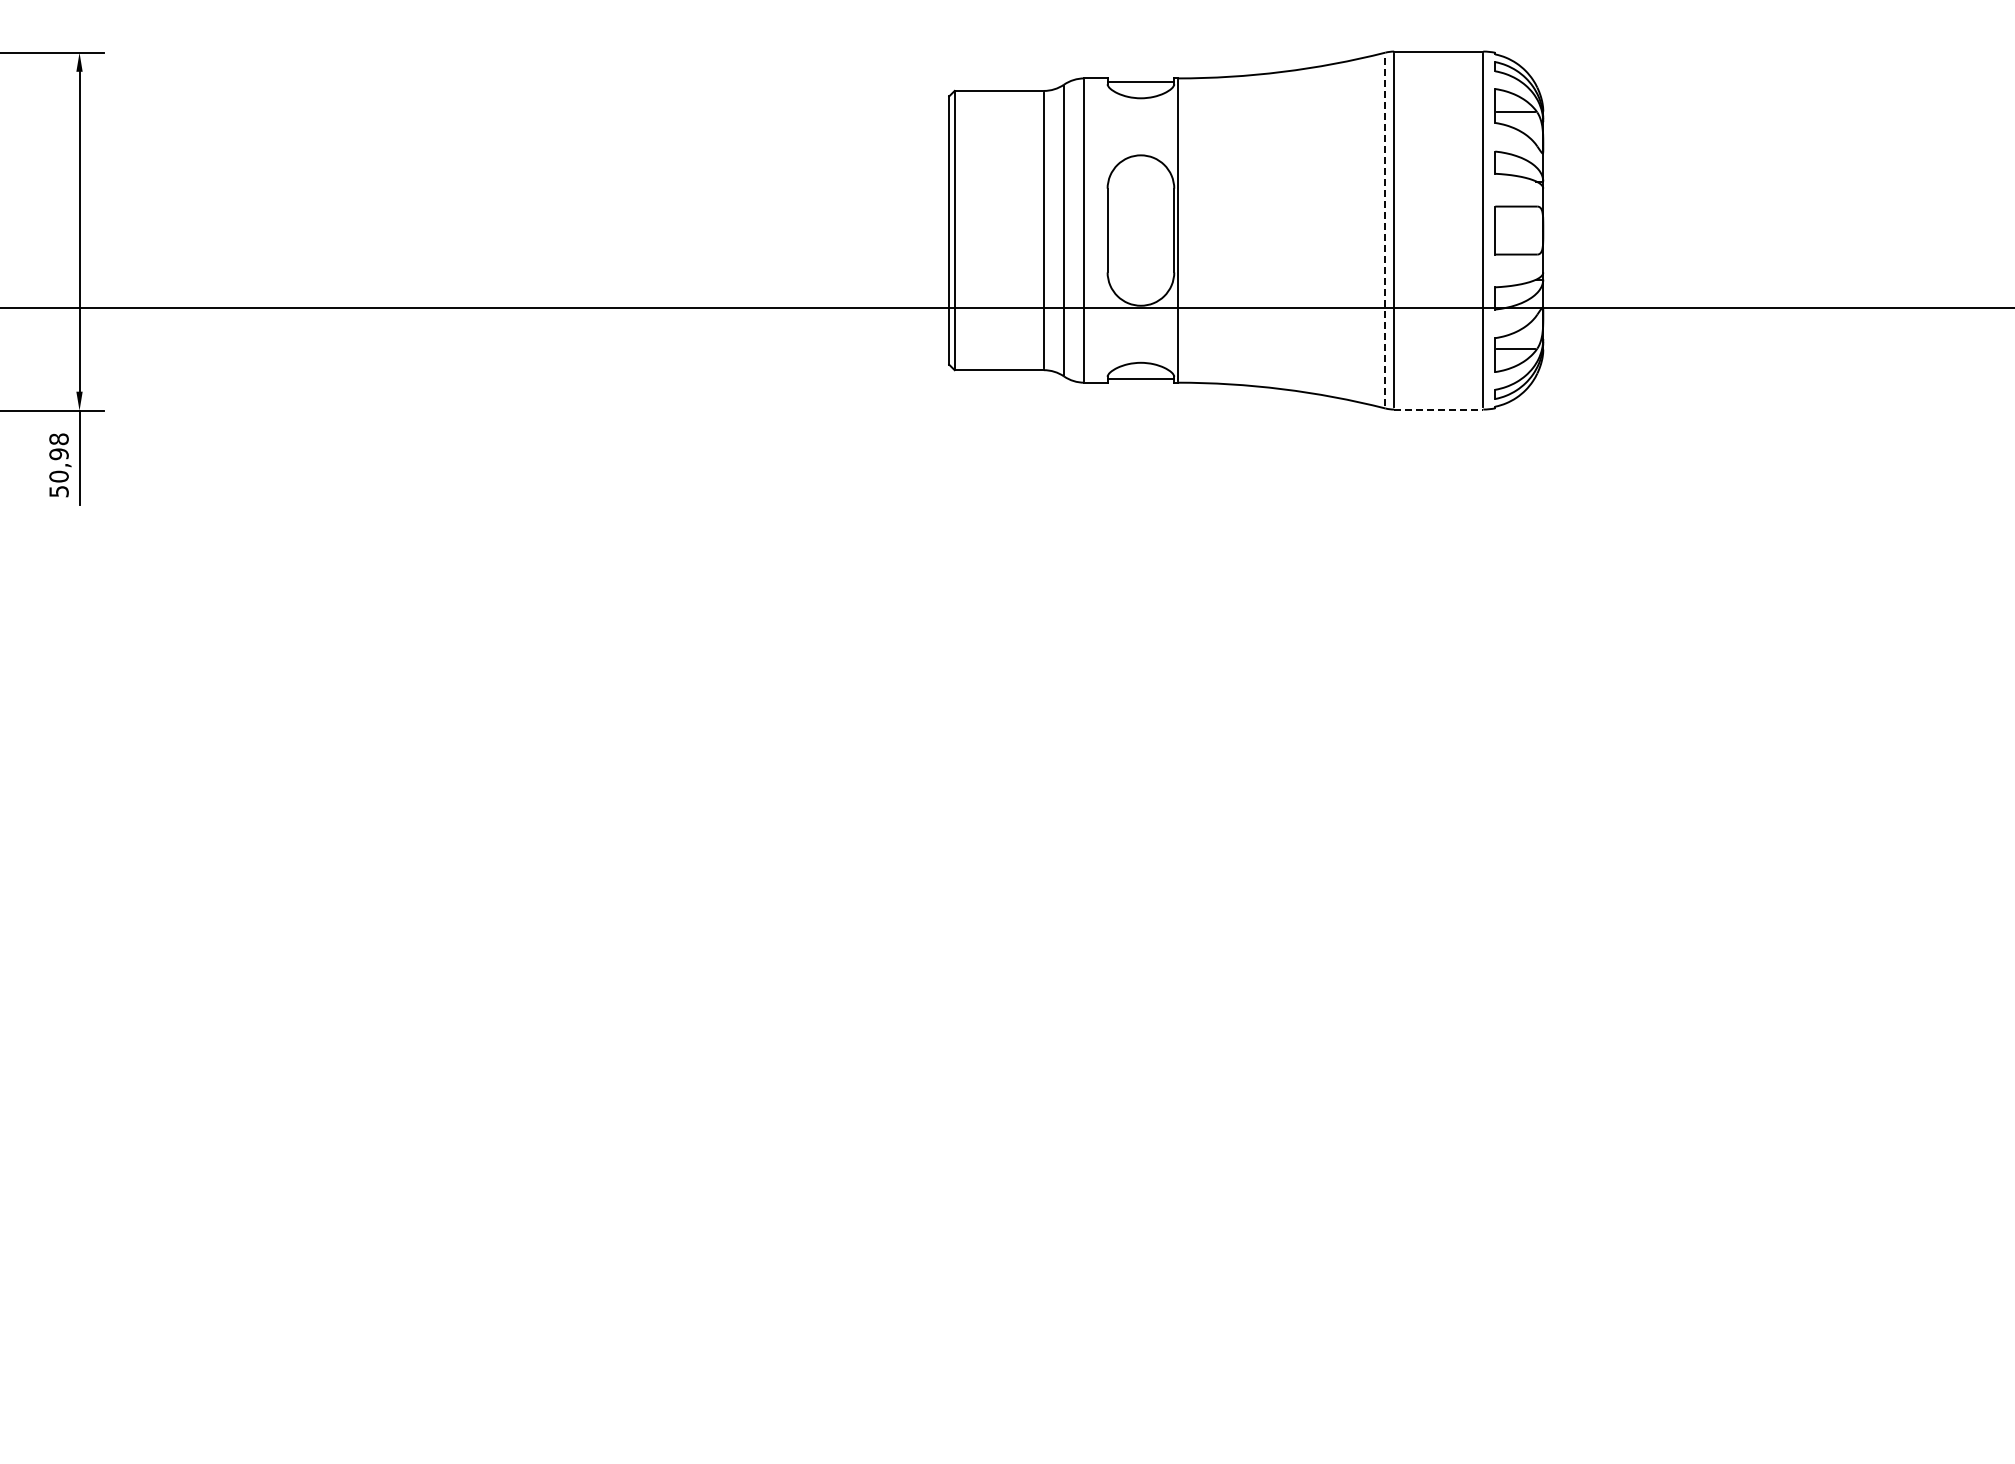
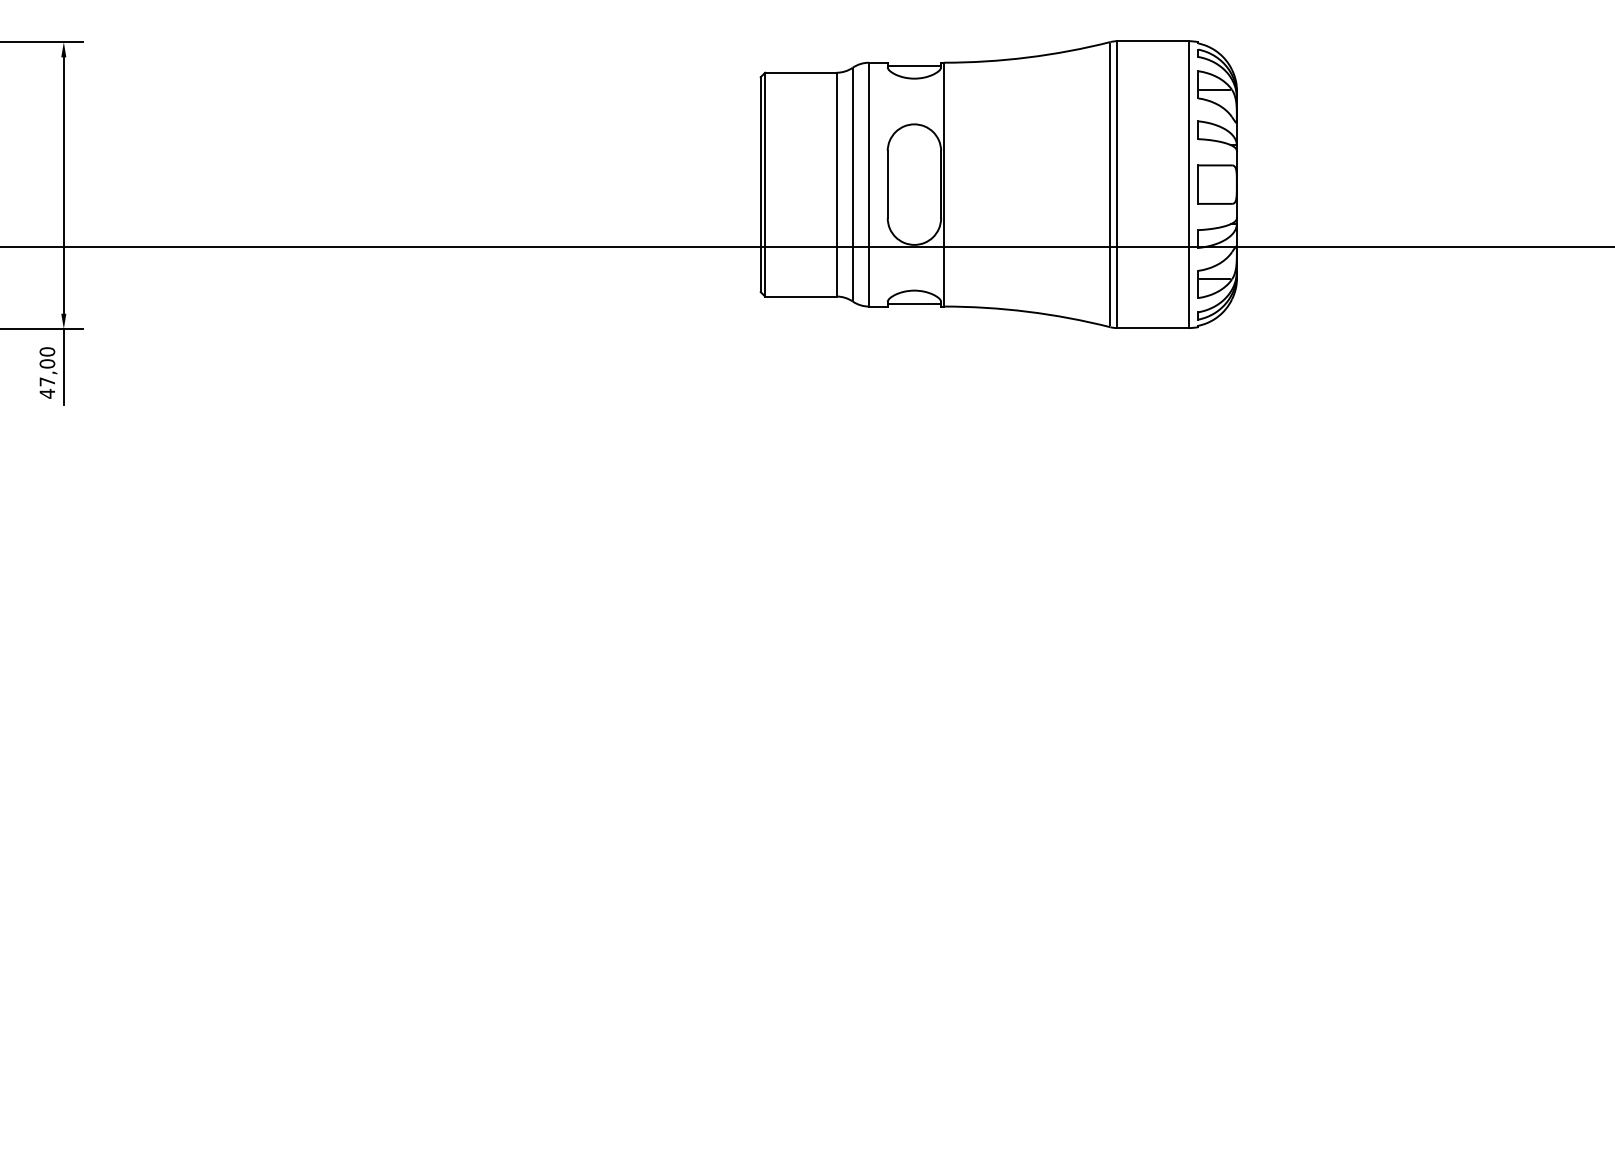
line: (1385, 230) -> (1110, 184), dashed -> solid
line: (1438, 409) -> (1152, 328), dashed -> solid
text: (58, 465) -> (46, 372), 50,98 -> 47,00

